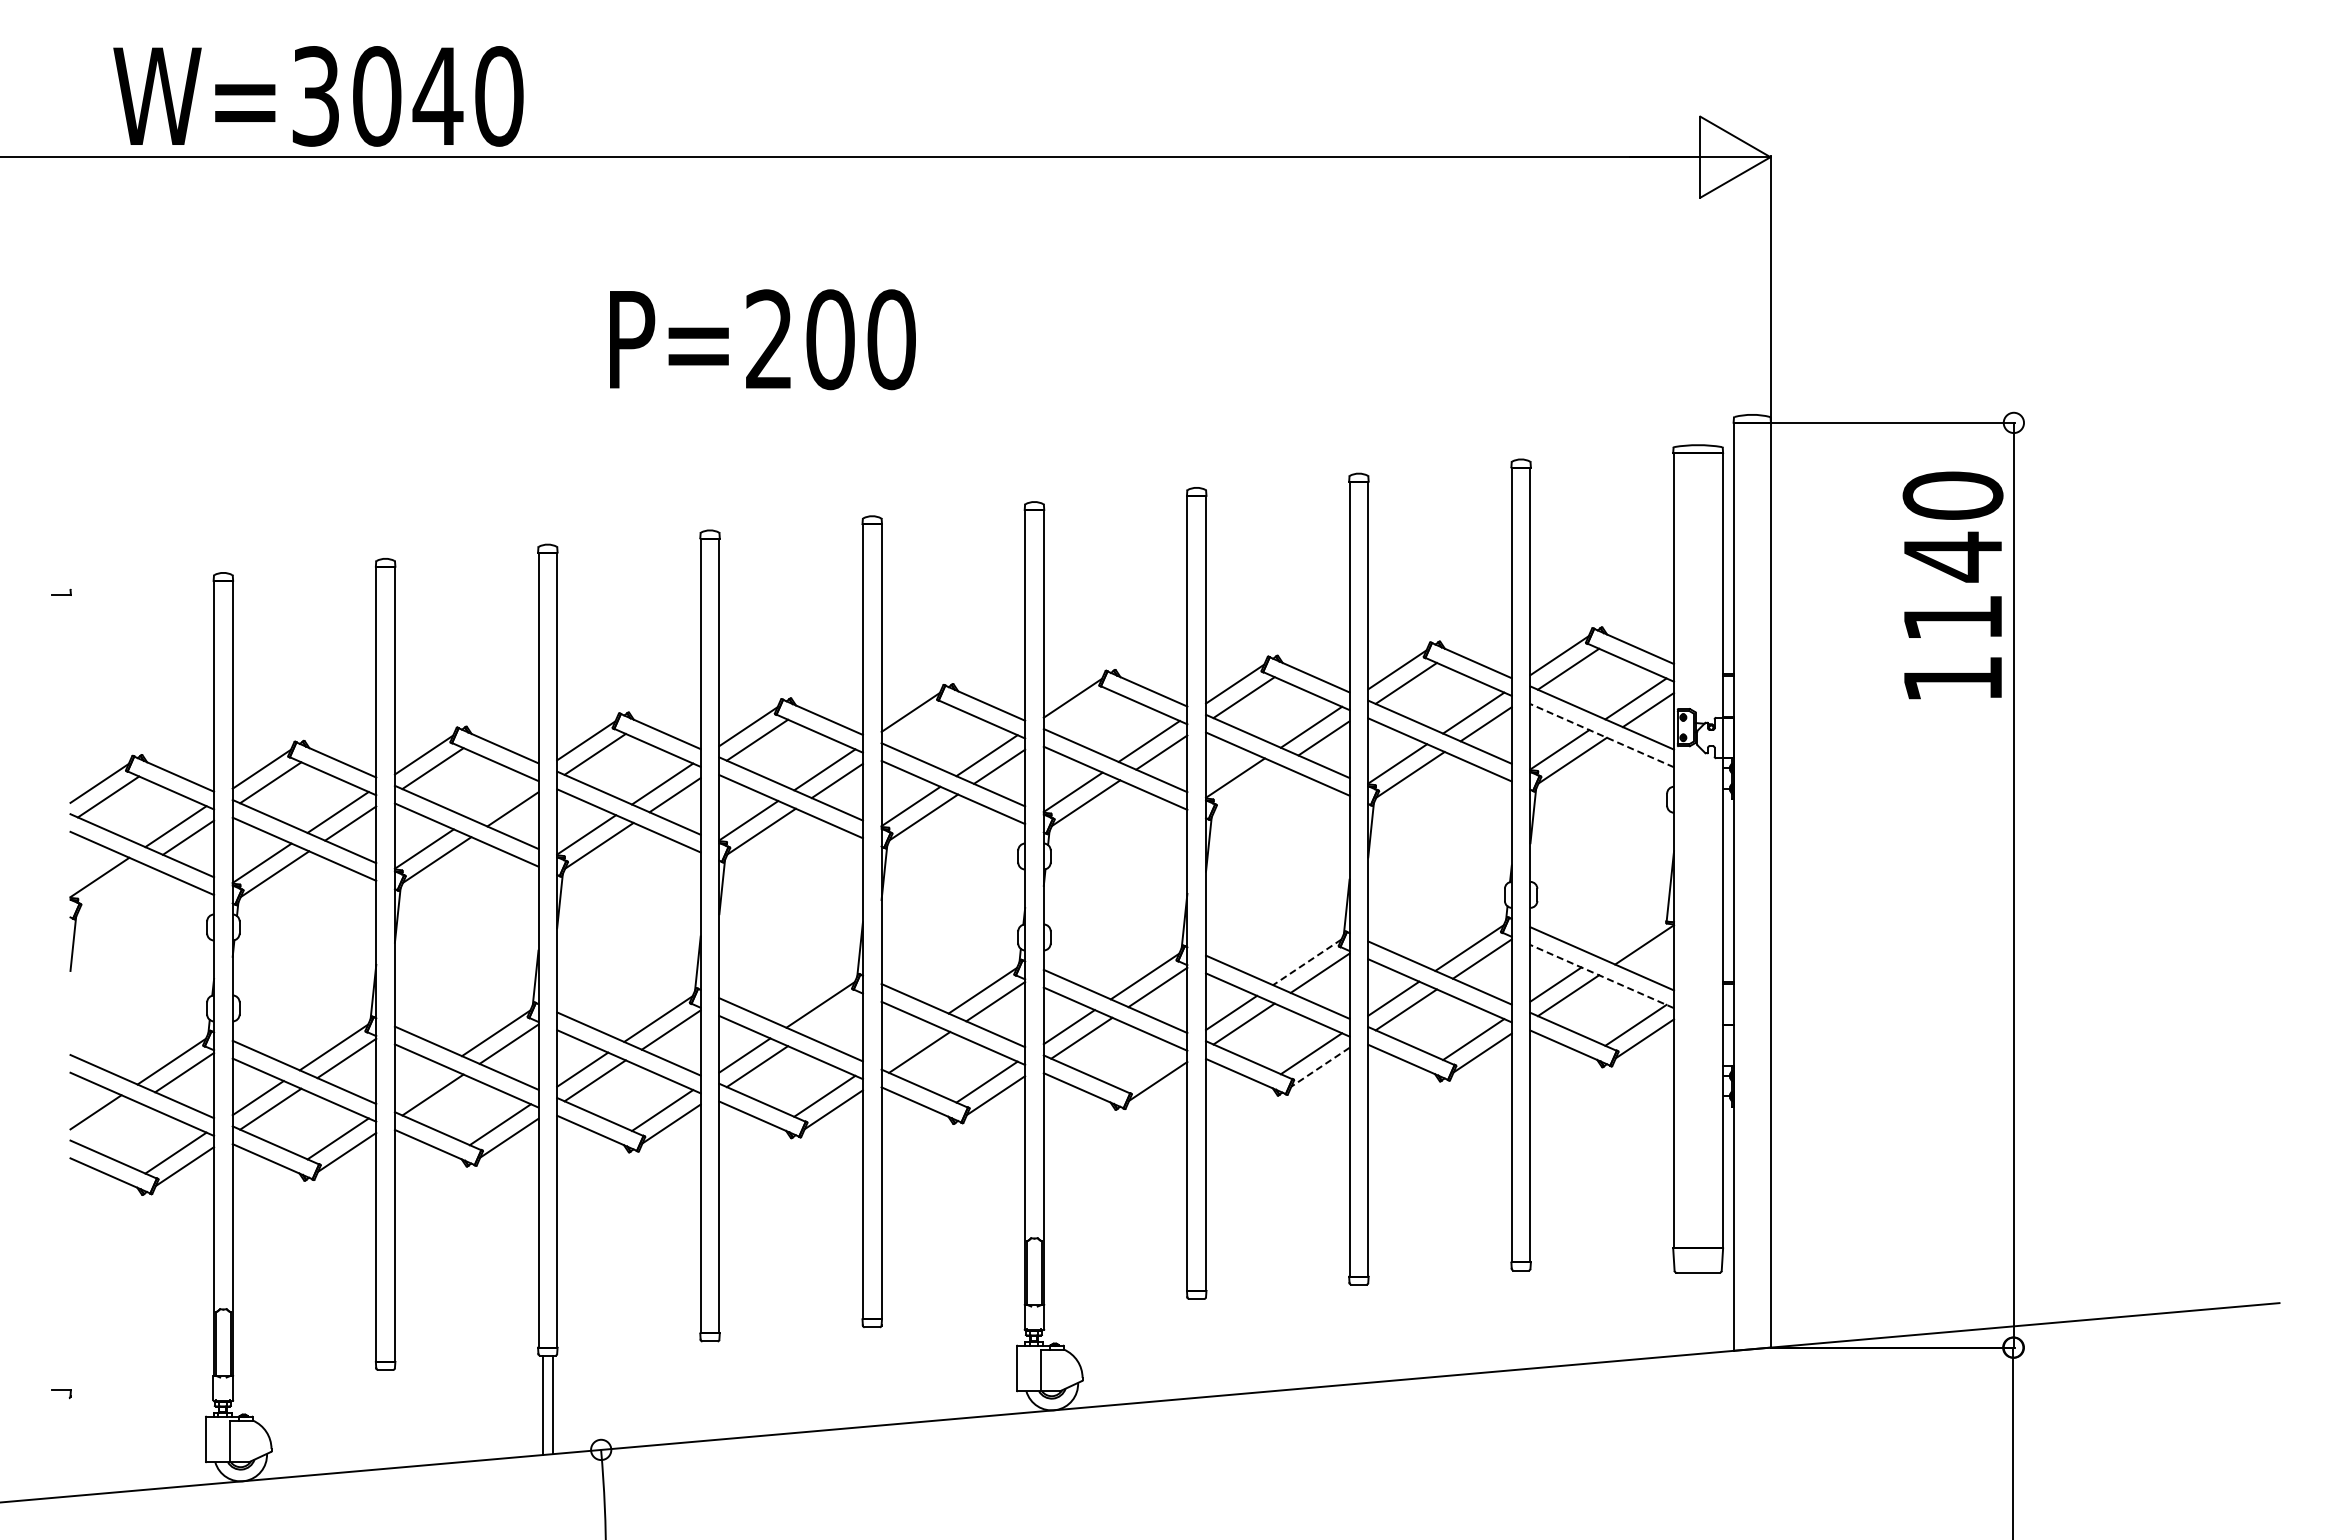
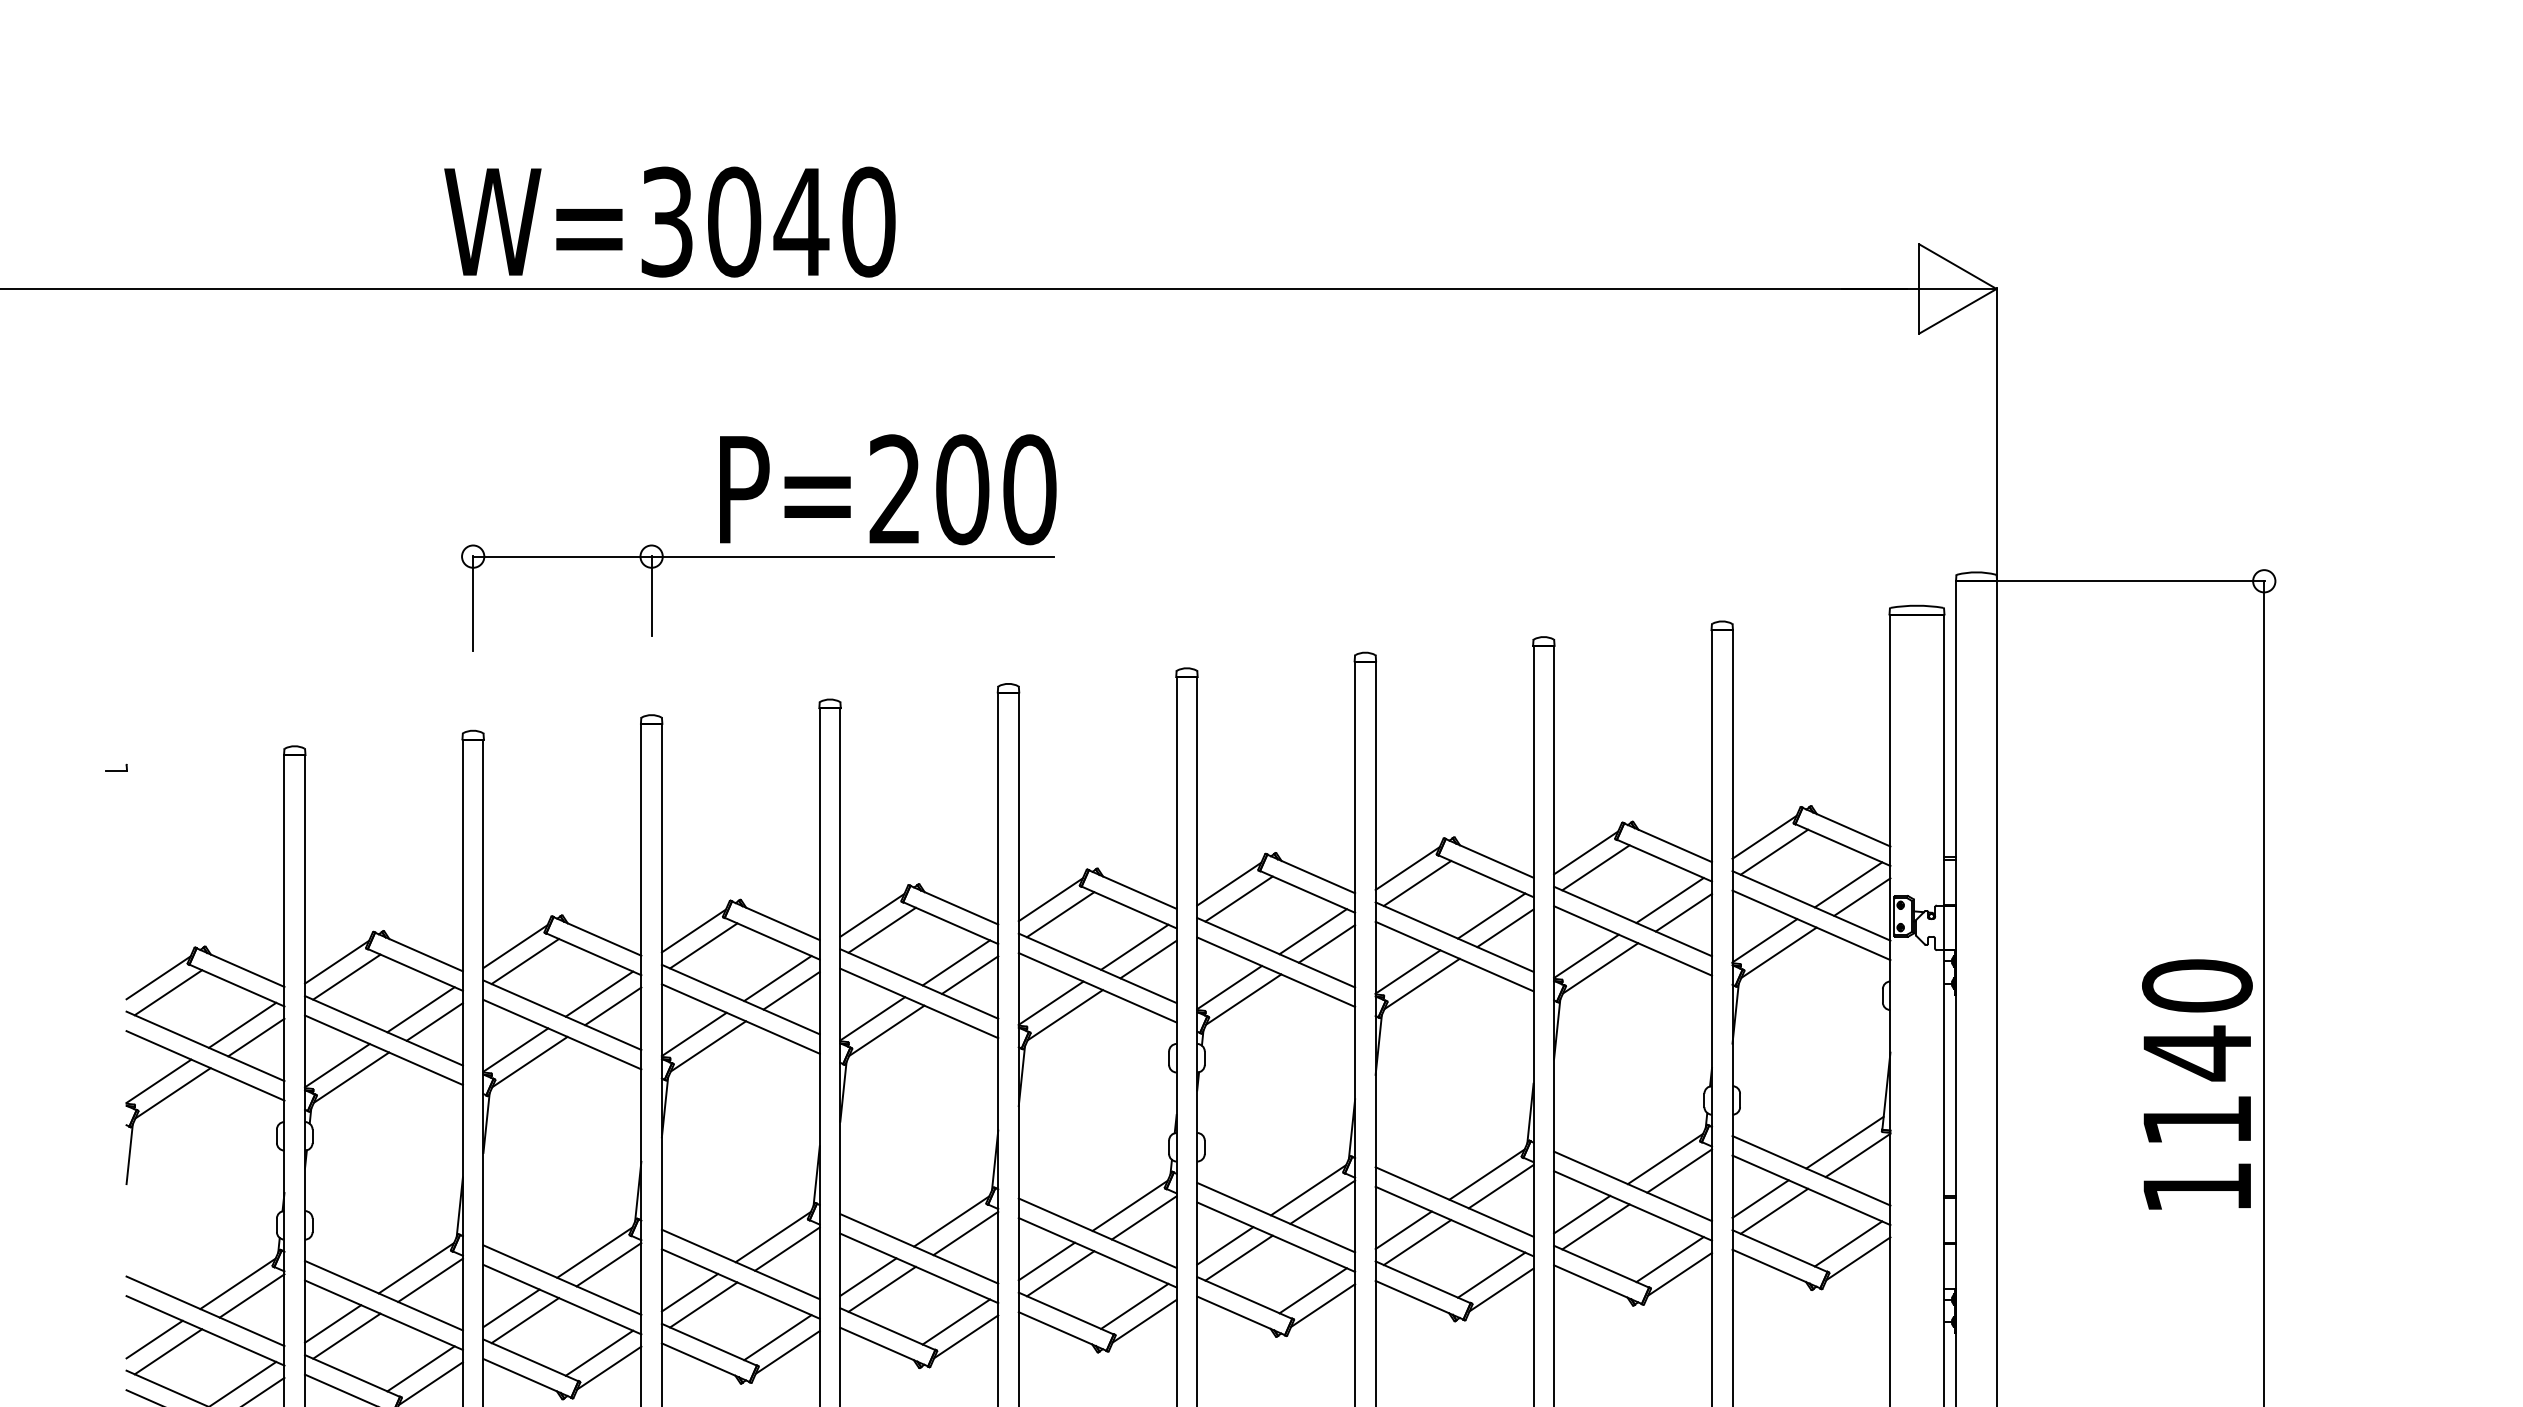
text: (318, 96) -> (669, 222), moved
part: (644, 401) -> (757, 557), added
text: (1952, 585) -> (2196, 1084), moved
line: (1081, 711) -> (1238, 898), added
line: (919, 725) -> (1060, 914), added
line: (1601, 735) -> (1810, 925), dashed -> solid
line: (1248, 788) -> (1422, 983), added
line: (500, 797) -> (599, 993), added
line: (112, 888) -> (172, 1093), added
line: (1632, 932) -> (1844, 1141), added
line: (1306, 962) -> (1486, 1174), dashed -> solid
line: (1601, 976) -> (1810, 1190), dashed -> solid
line: (833, 1015) -> (965, 1233), added
line: (906, 1041) -> (1046, 1261), added
line: (1148, 1067) -> (1312, 1290), added
line: (1320, 1067) -> (1501, 1290), dashed -> solid
line: (420, 1083) -> (511, 1307), added
line: (108, 1122) -> (168, 1350), added

